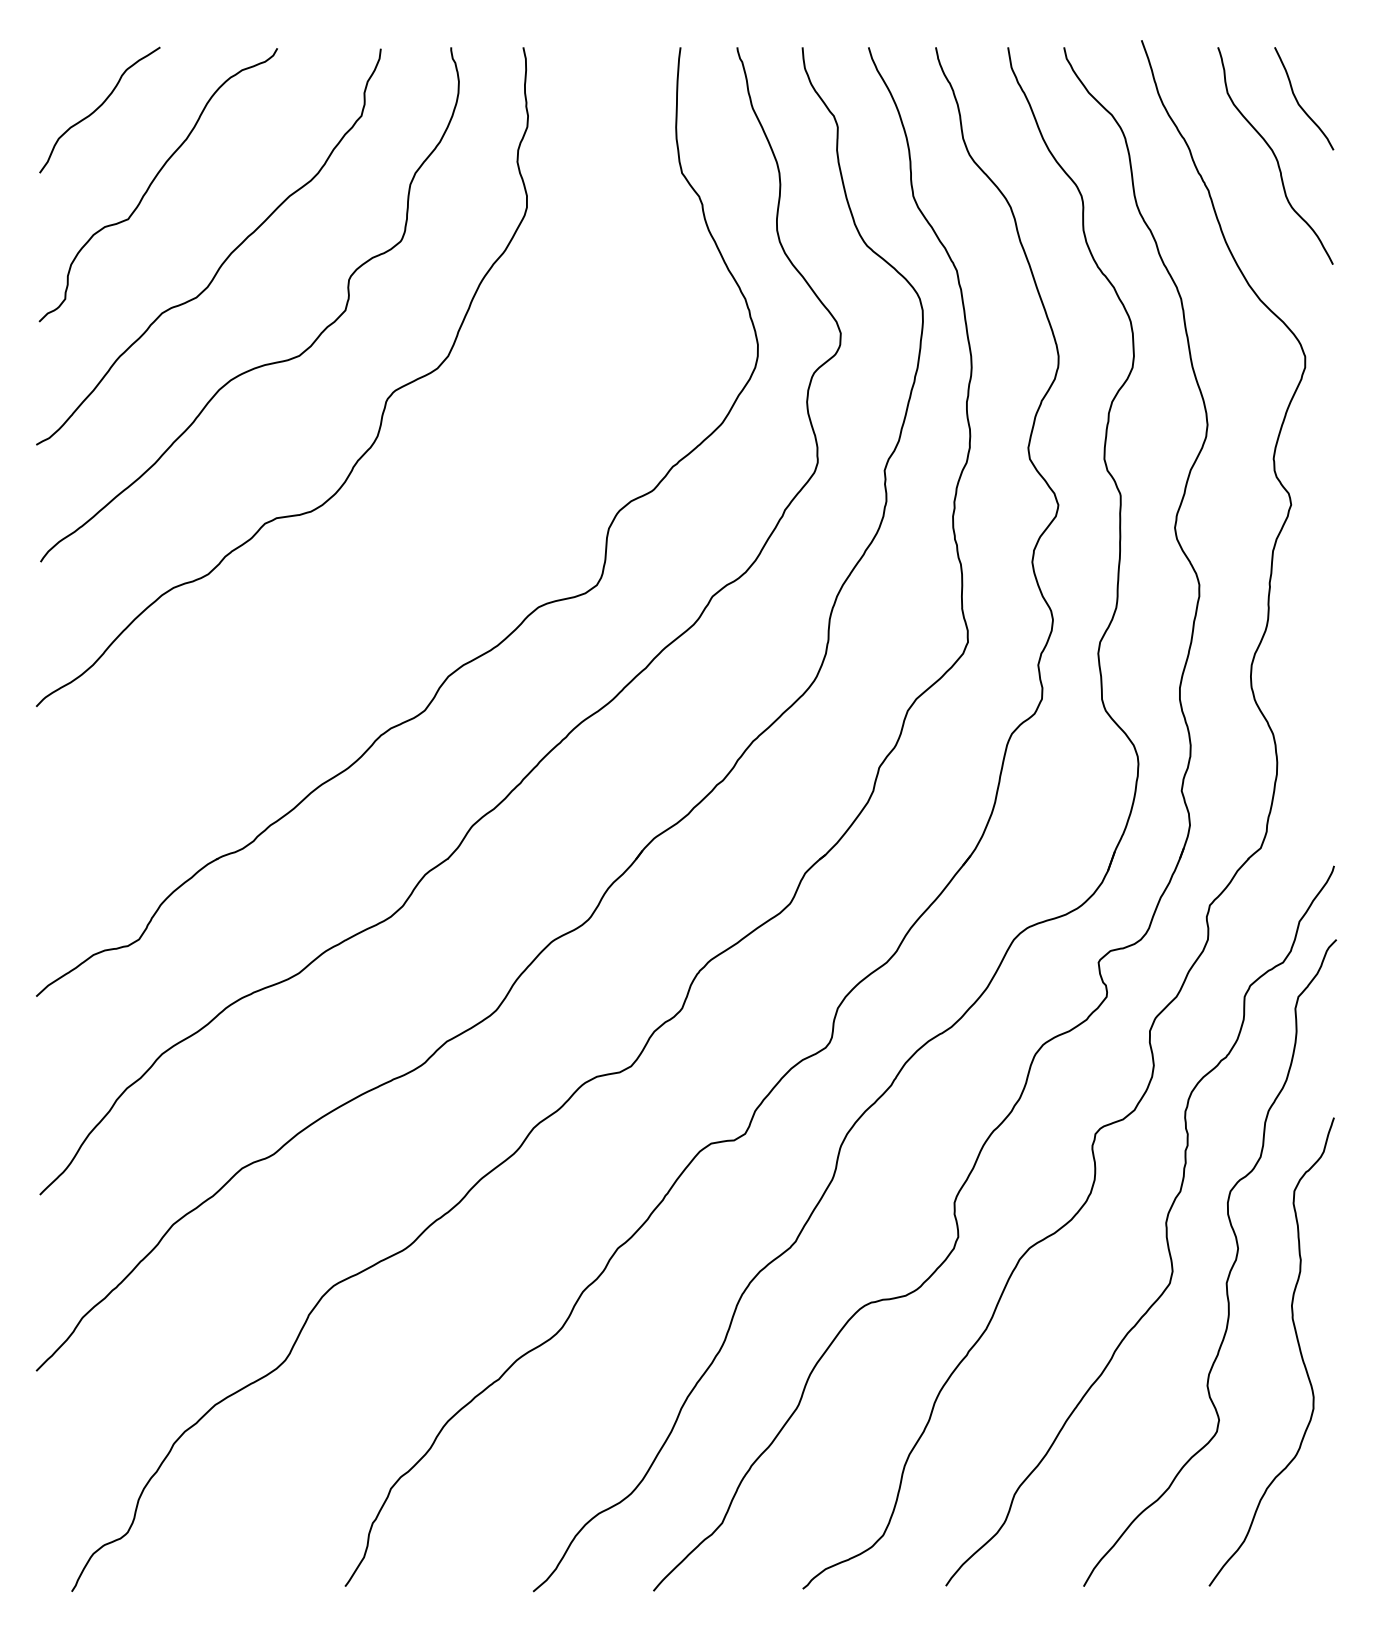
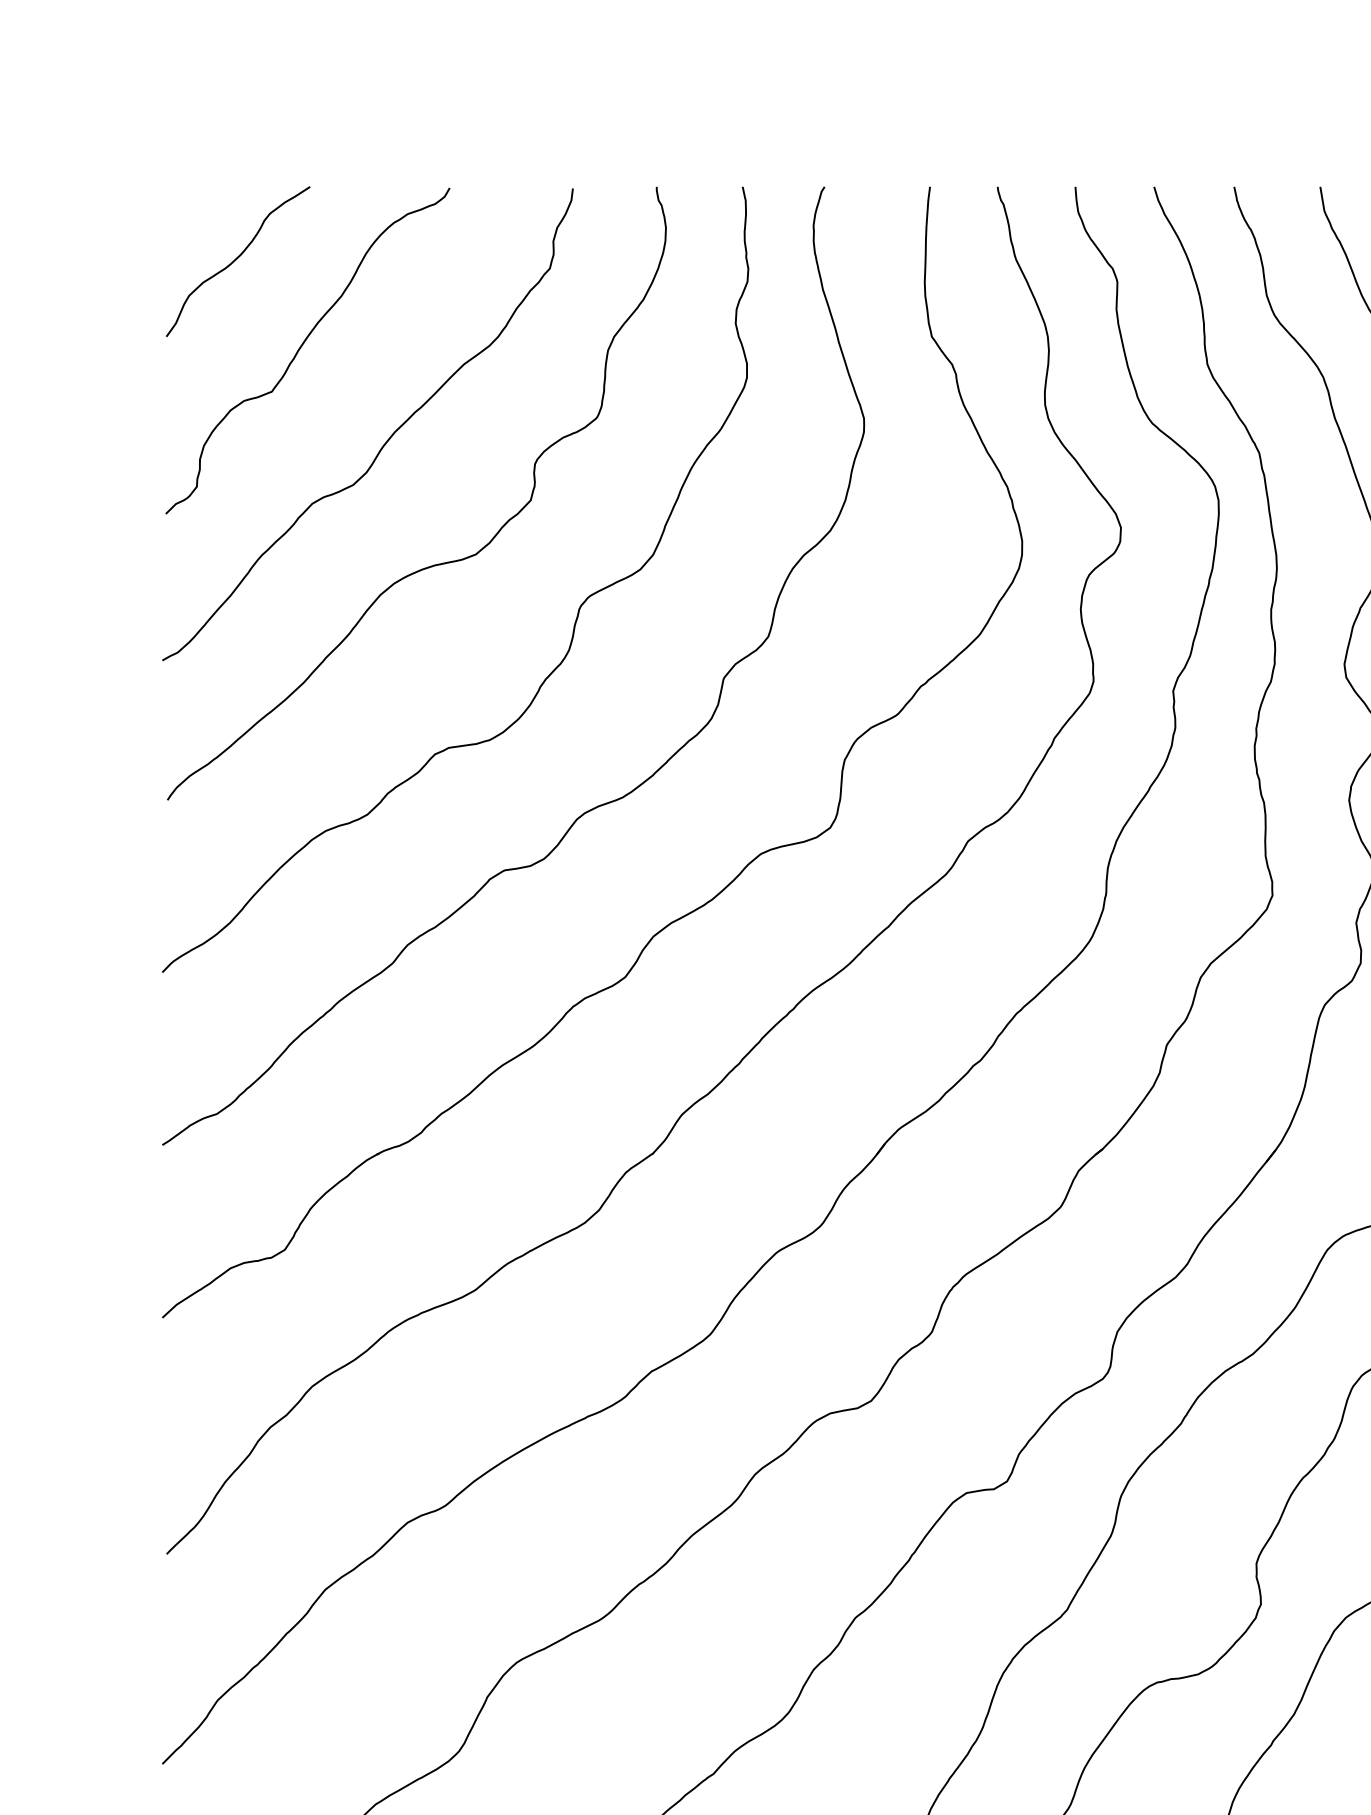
curve: (391, 571) -> (585, 811), added

